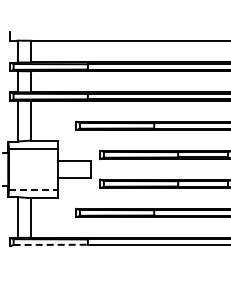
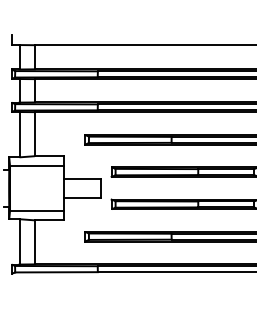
line: (33, 189) -> (37, 210), dashed -> solid
line: (51, 244) -> (57, 271), dashed -> solid

